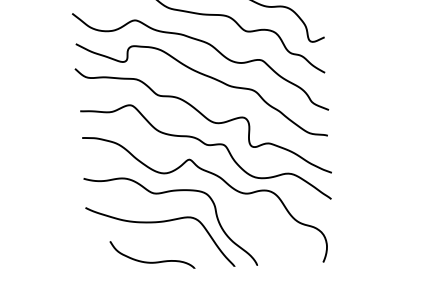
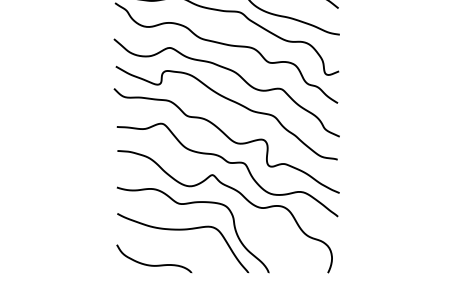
curve: (150, 261) -> (152, 264), moved

